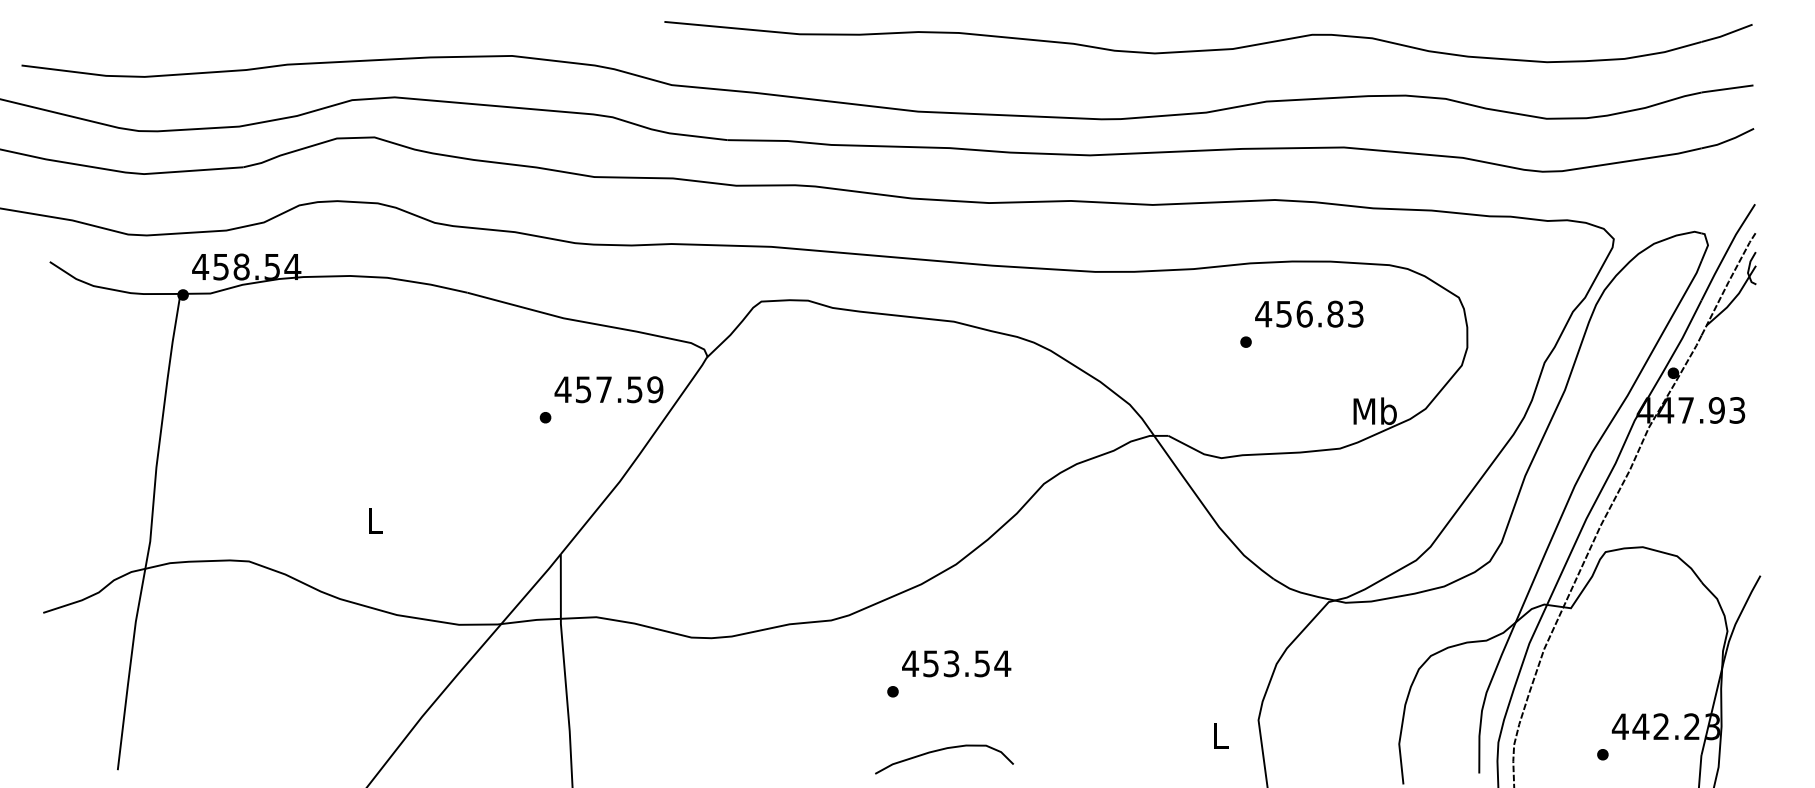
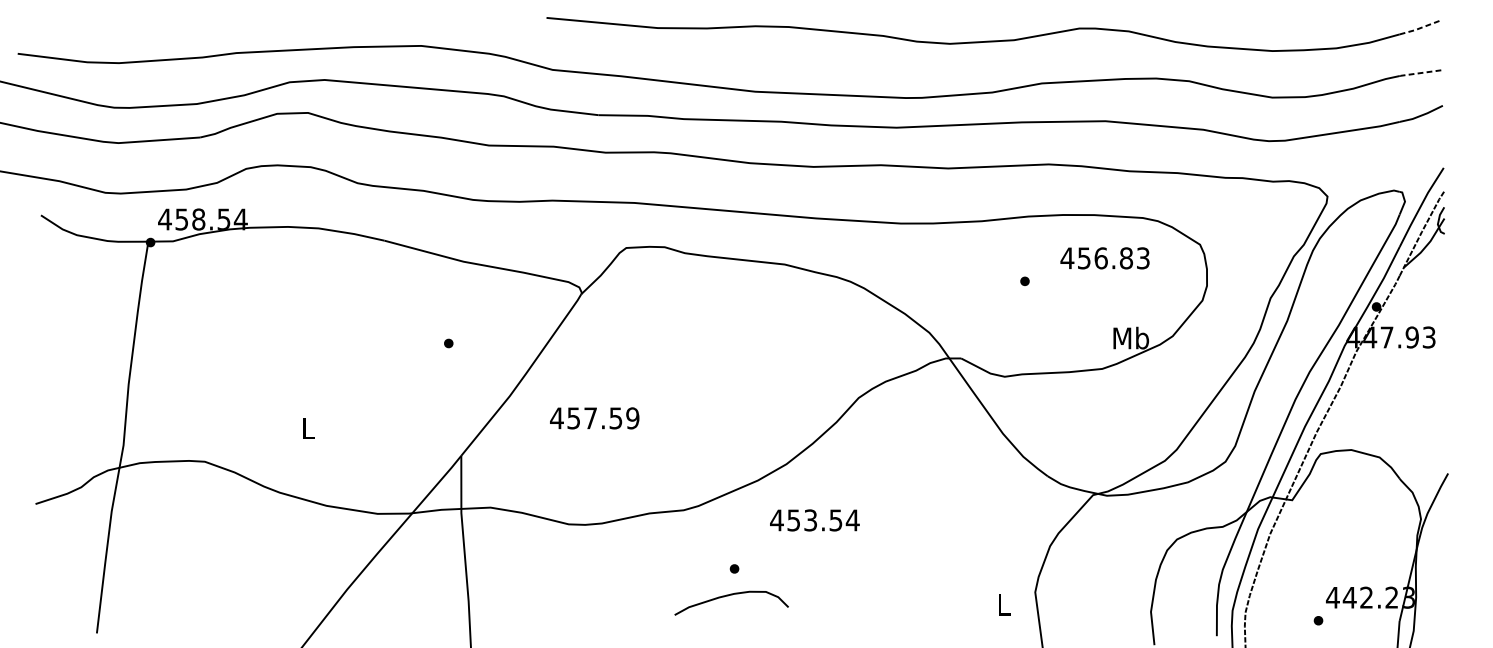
line: (1726, 34) -> (1420, 28), solid -> dashed
line: (1727, 88) -> (1421, 72), solid -> dashed
text: (1309, 313) -> (1105, 257), moved
text: (608, 389) -> (594, 418), moved
text: (956, 663) -> (814, 520), moved
curve: (942, 750) -> (730, 595), moved

